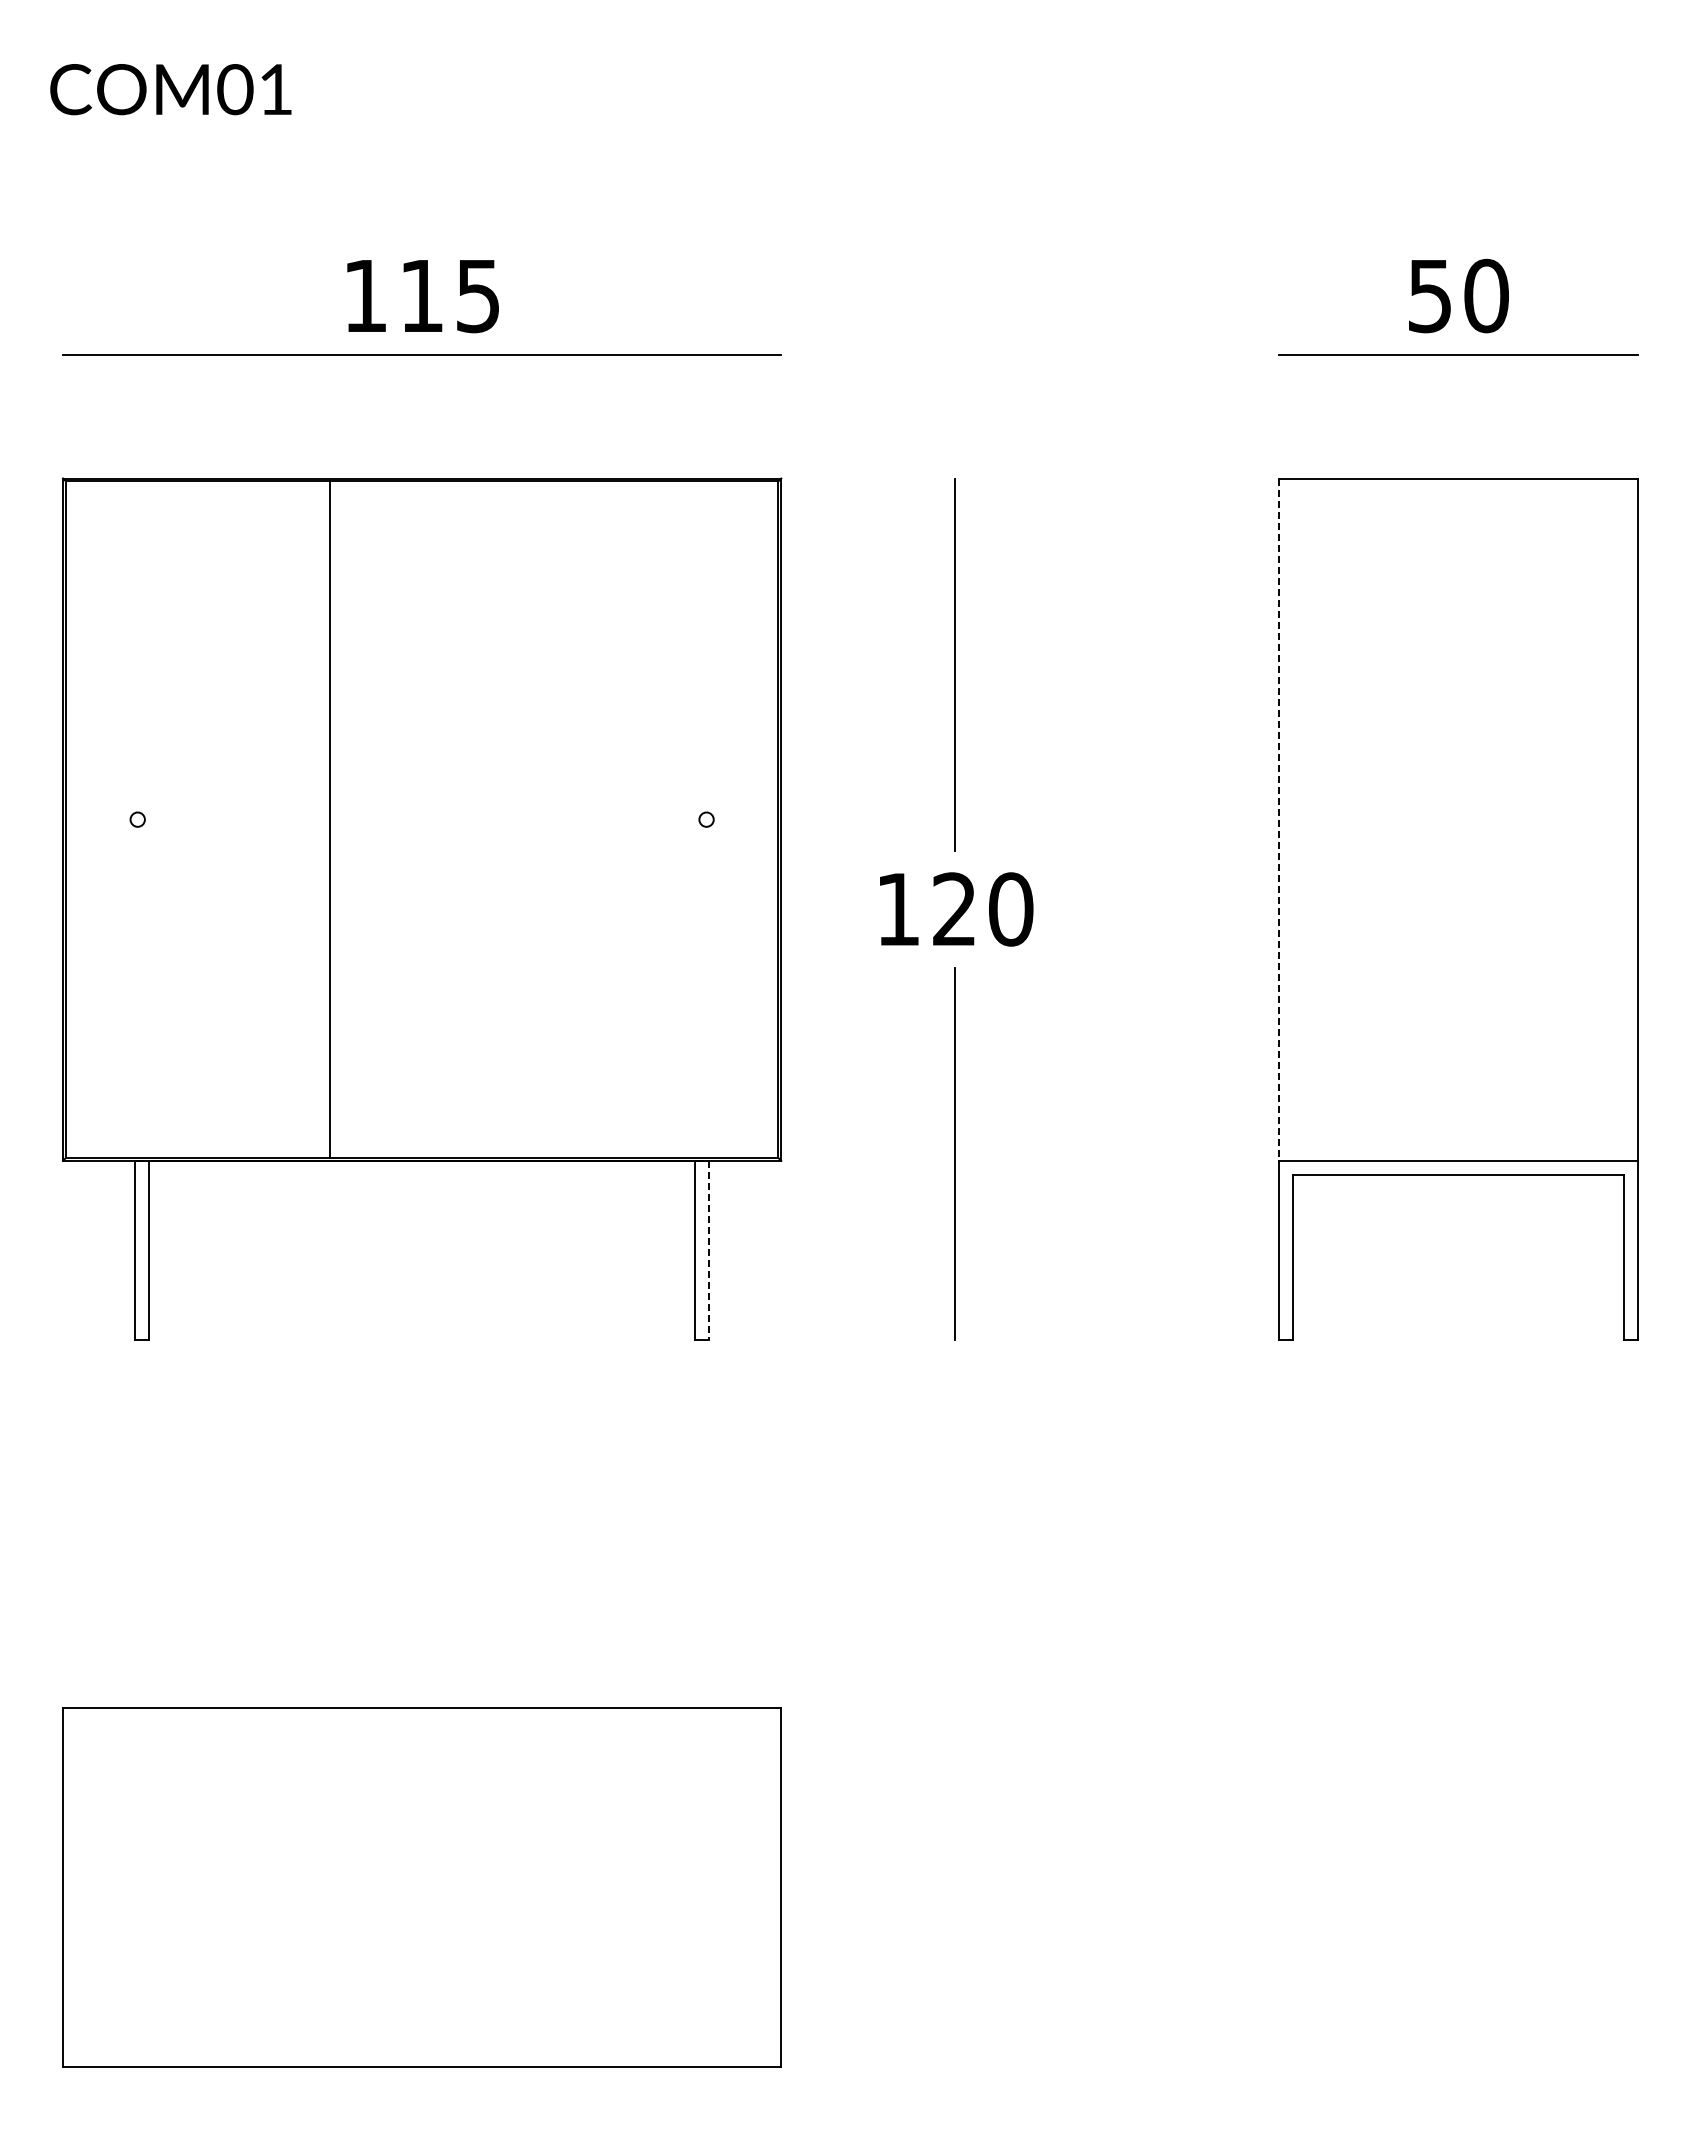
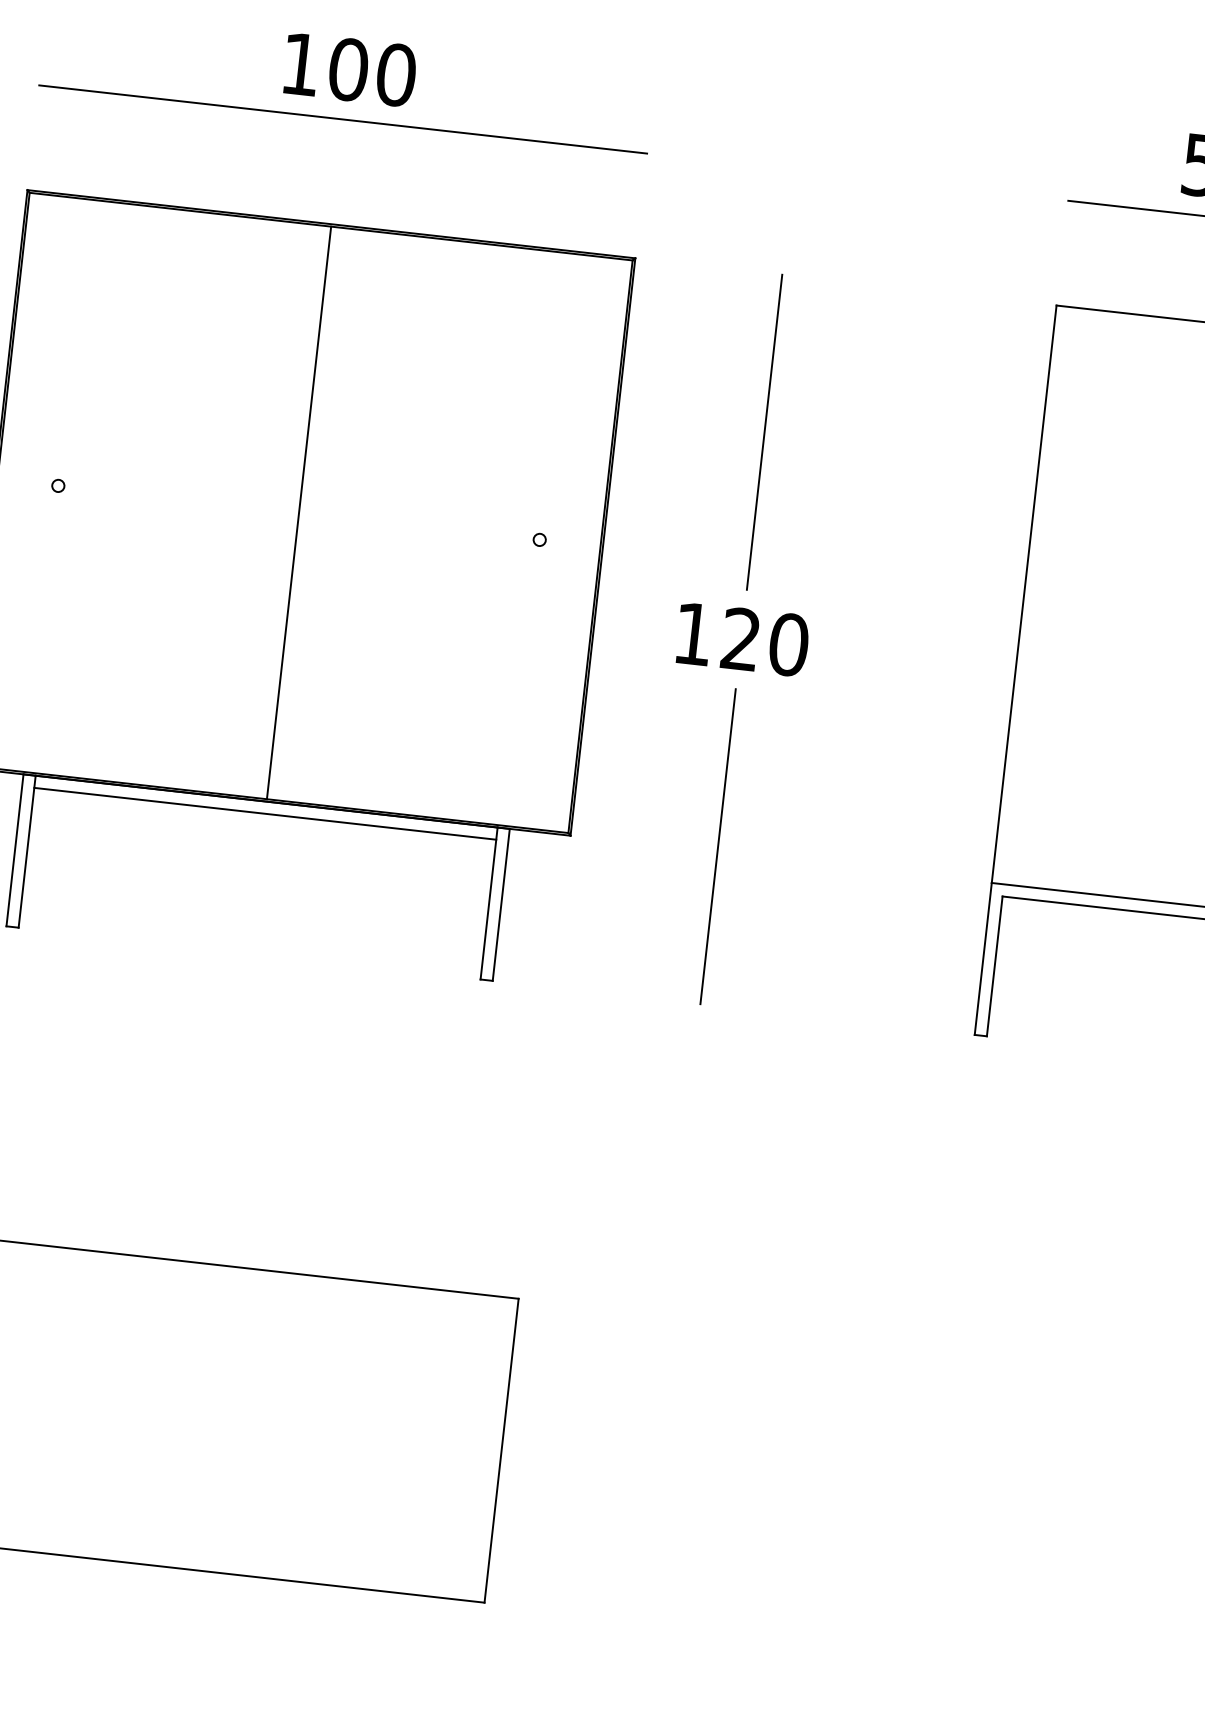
text: (449, 295) -> (371, 71), 115 -> 100
line: (330, 819) -> (299, 512), moved
line: (1278, 820) -> (1023, 594), dashed -> solid
line: (422, 1175) -> (265, 814), added
line: (709, 1250) -> (501, 904), dashed -> solid

